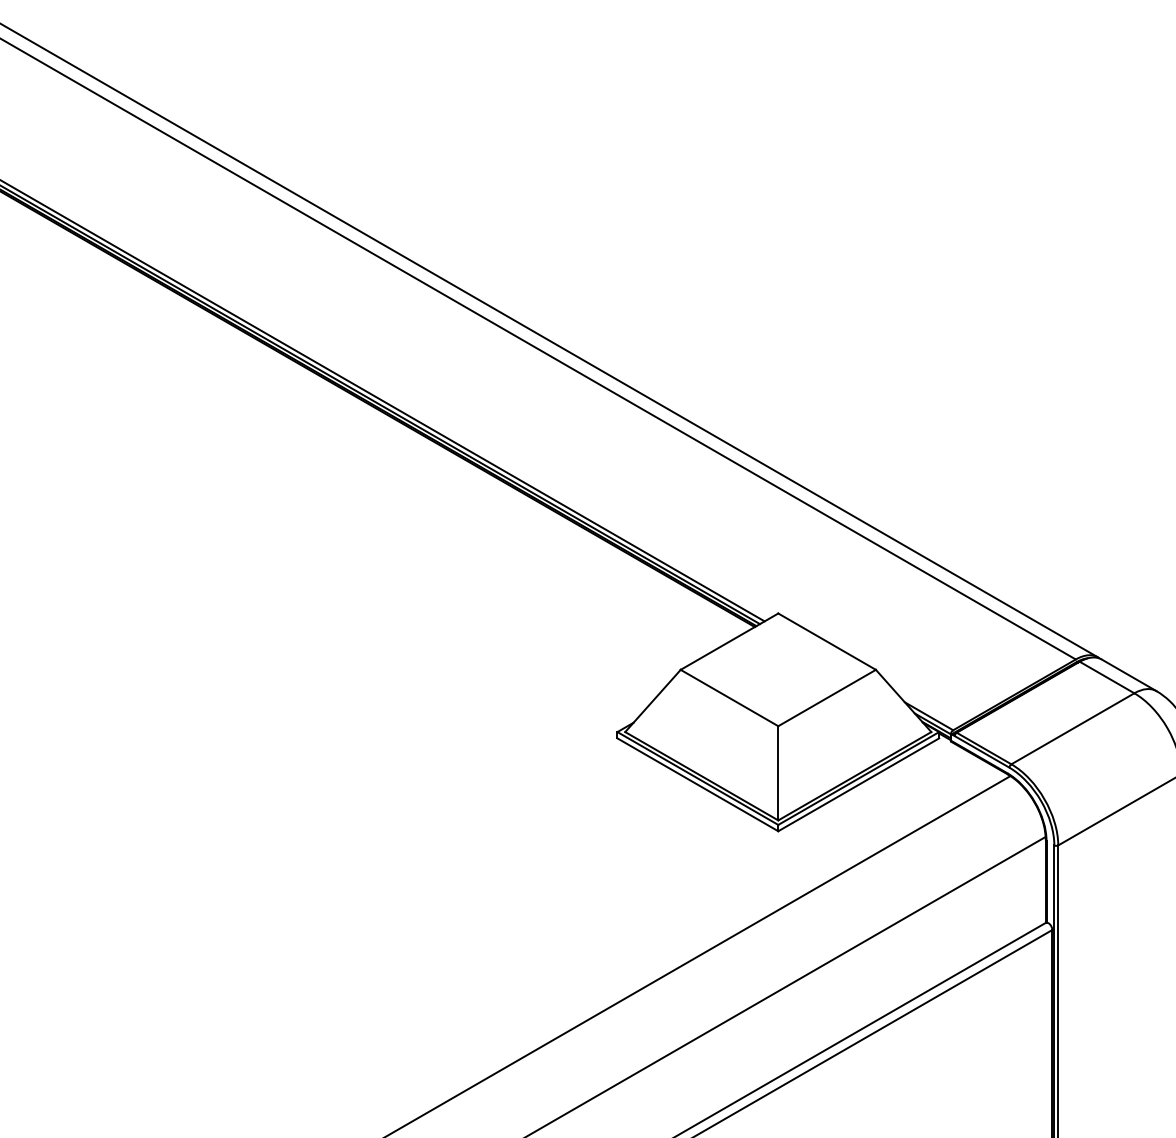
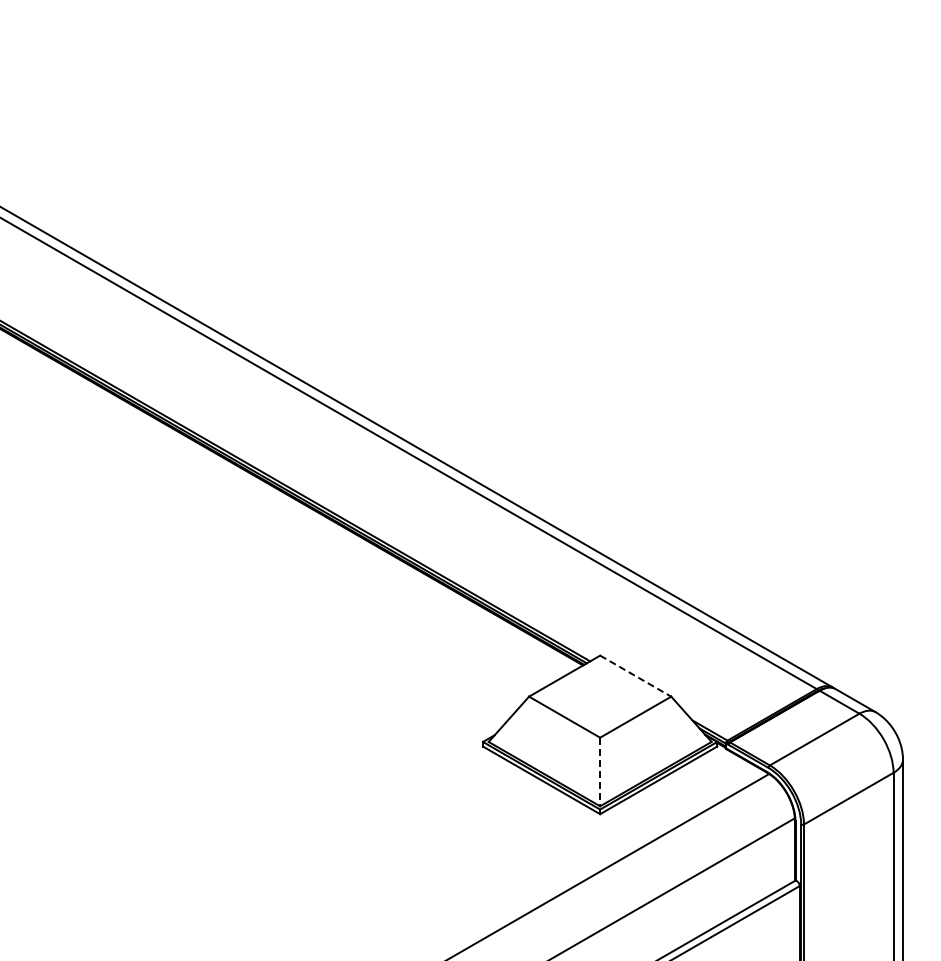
line: (828, 642) -> (636, 676), solid -> dashed
line: (778, 774) -> (600, 772), solid -> dashed

